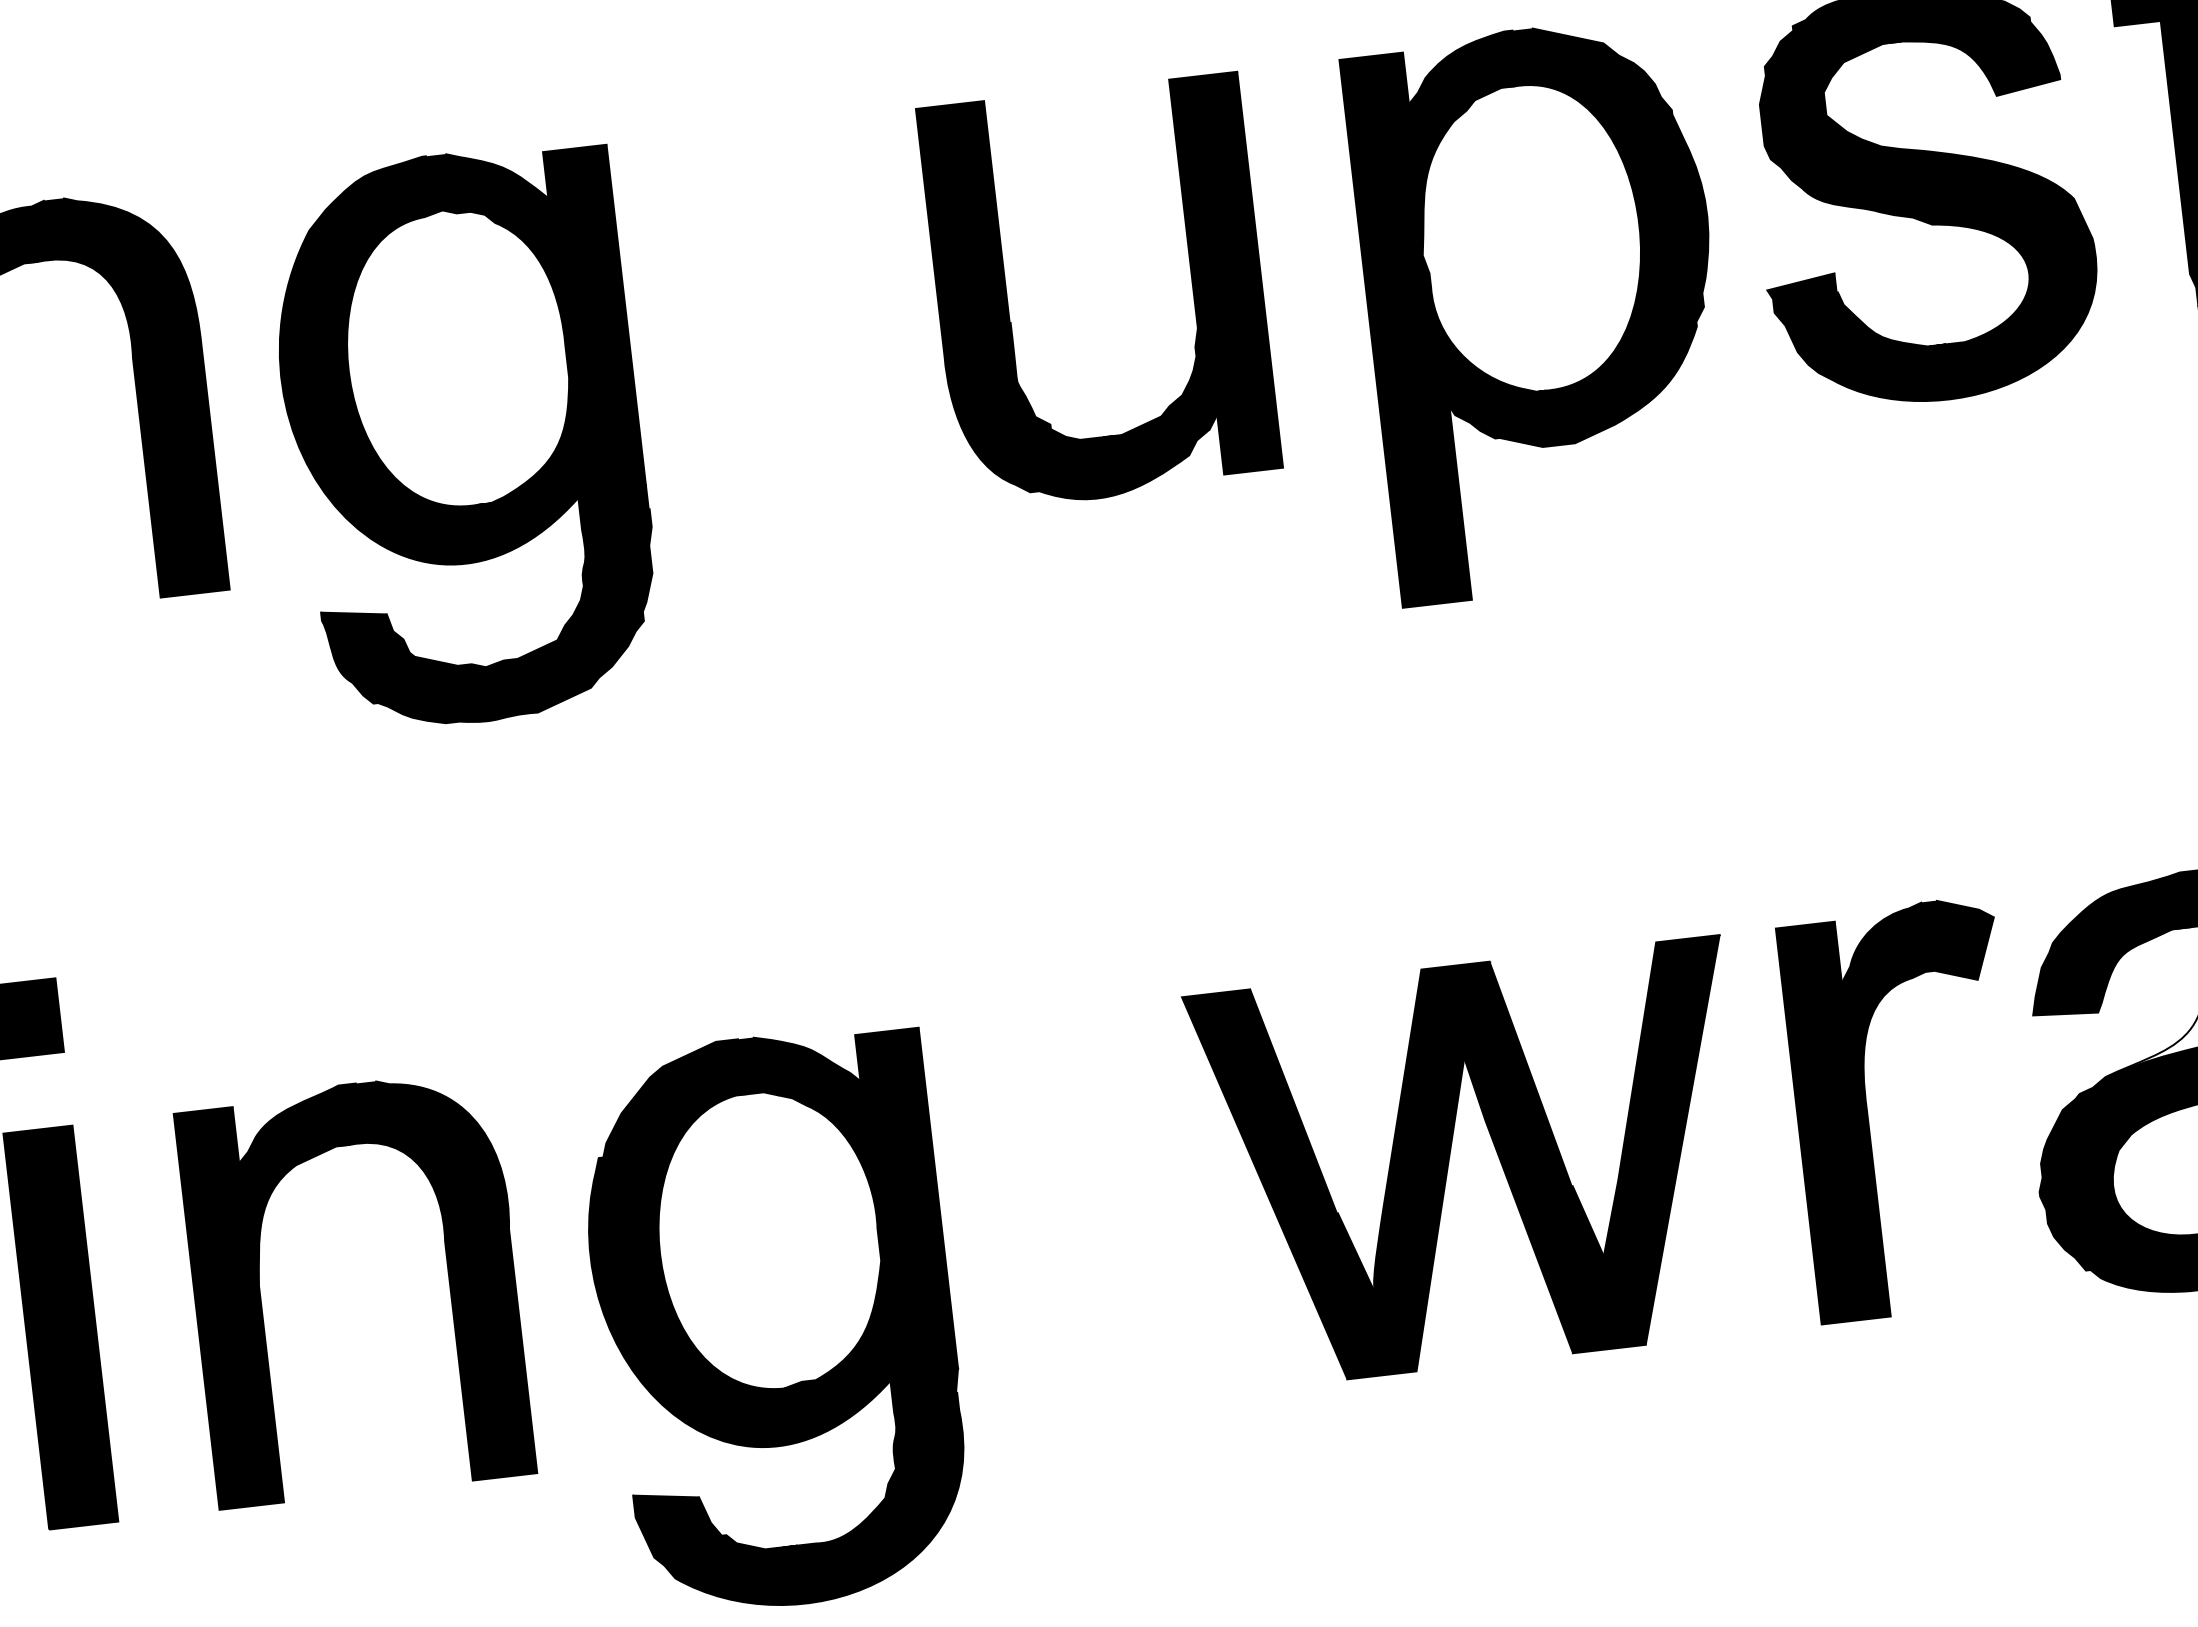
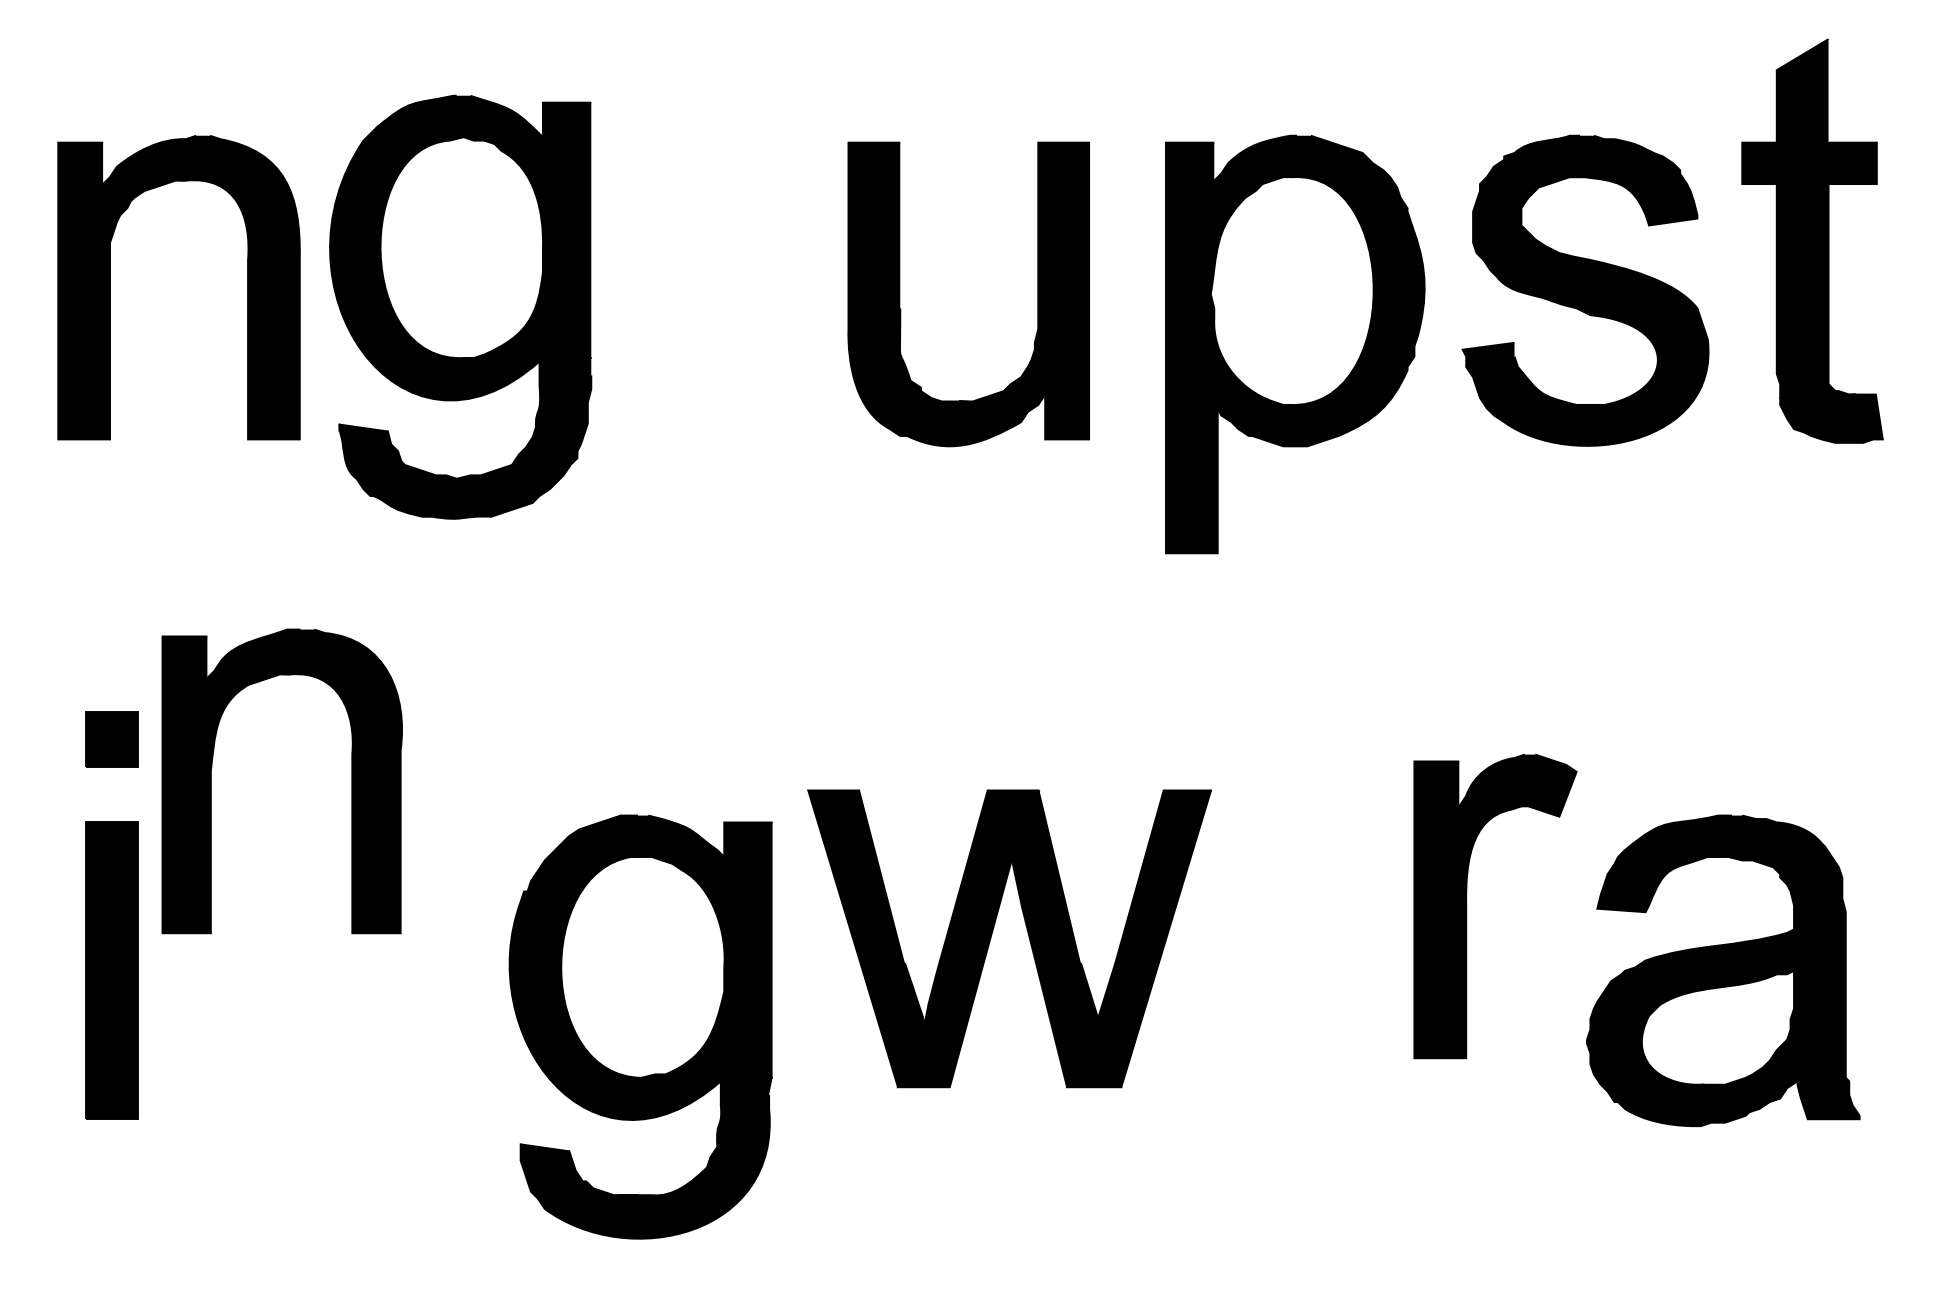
part: (464, 436) -> (460, 306), moved
part: (1869, 1113) -> (1467, 906), moved
part: (1450, 1162) -> (992, 935), moved
part: (261, 1299) -> (211, 781), moved

